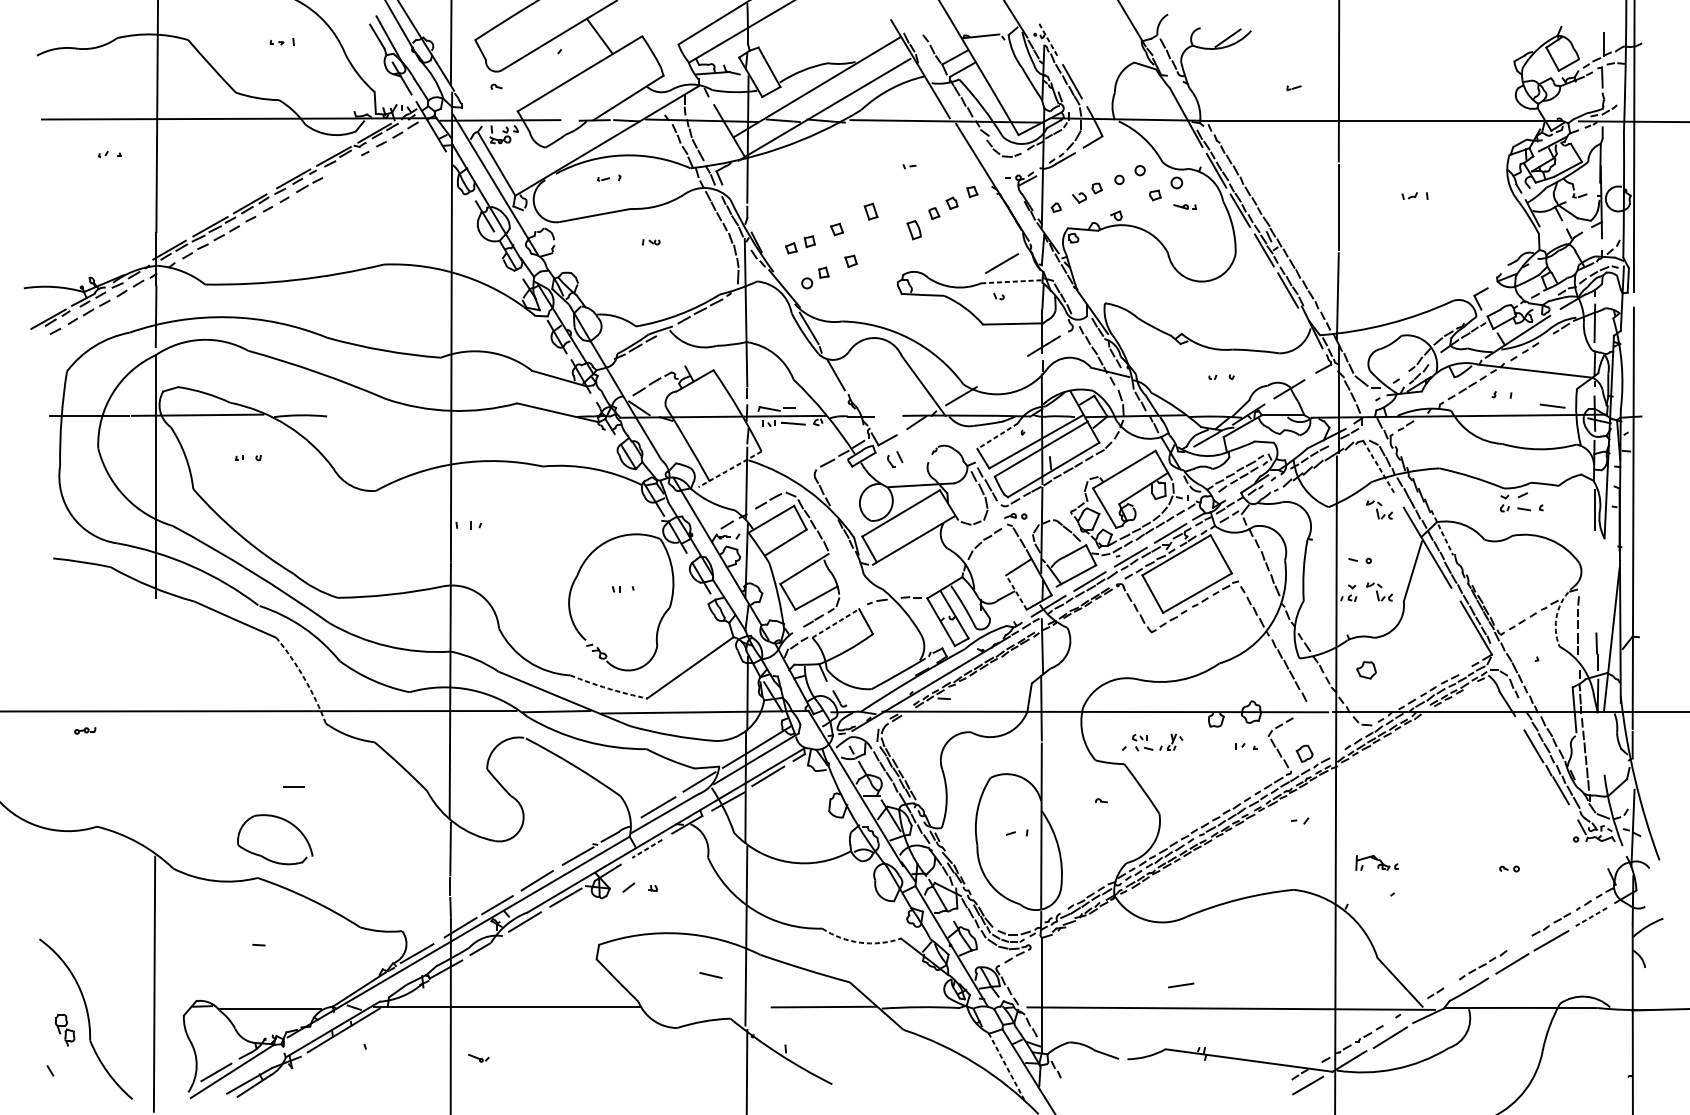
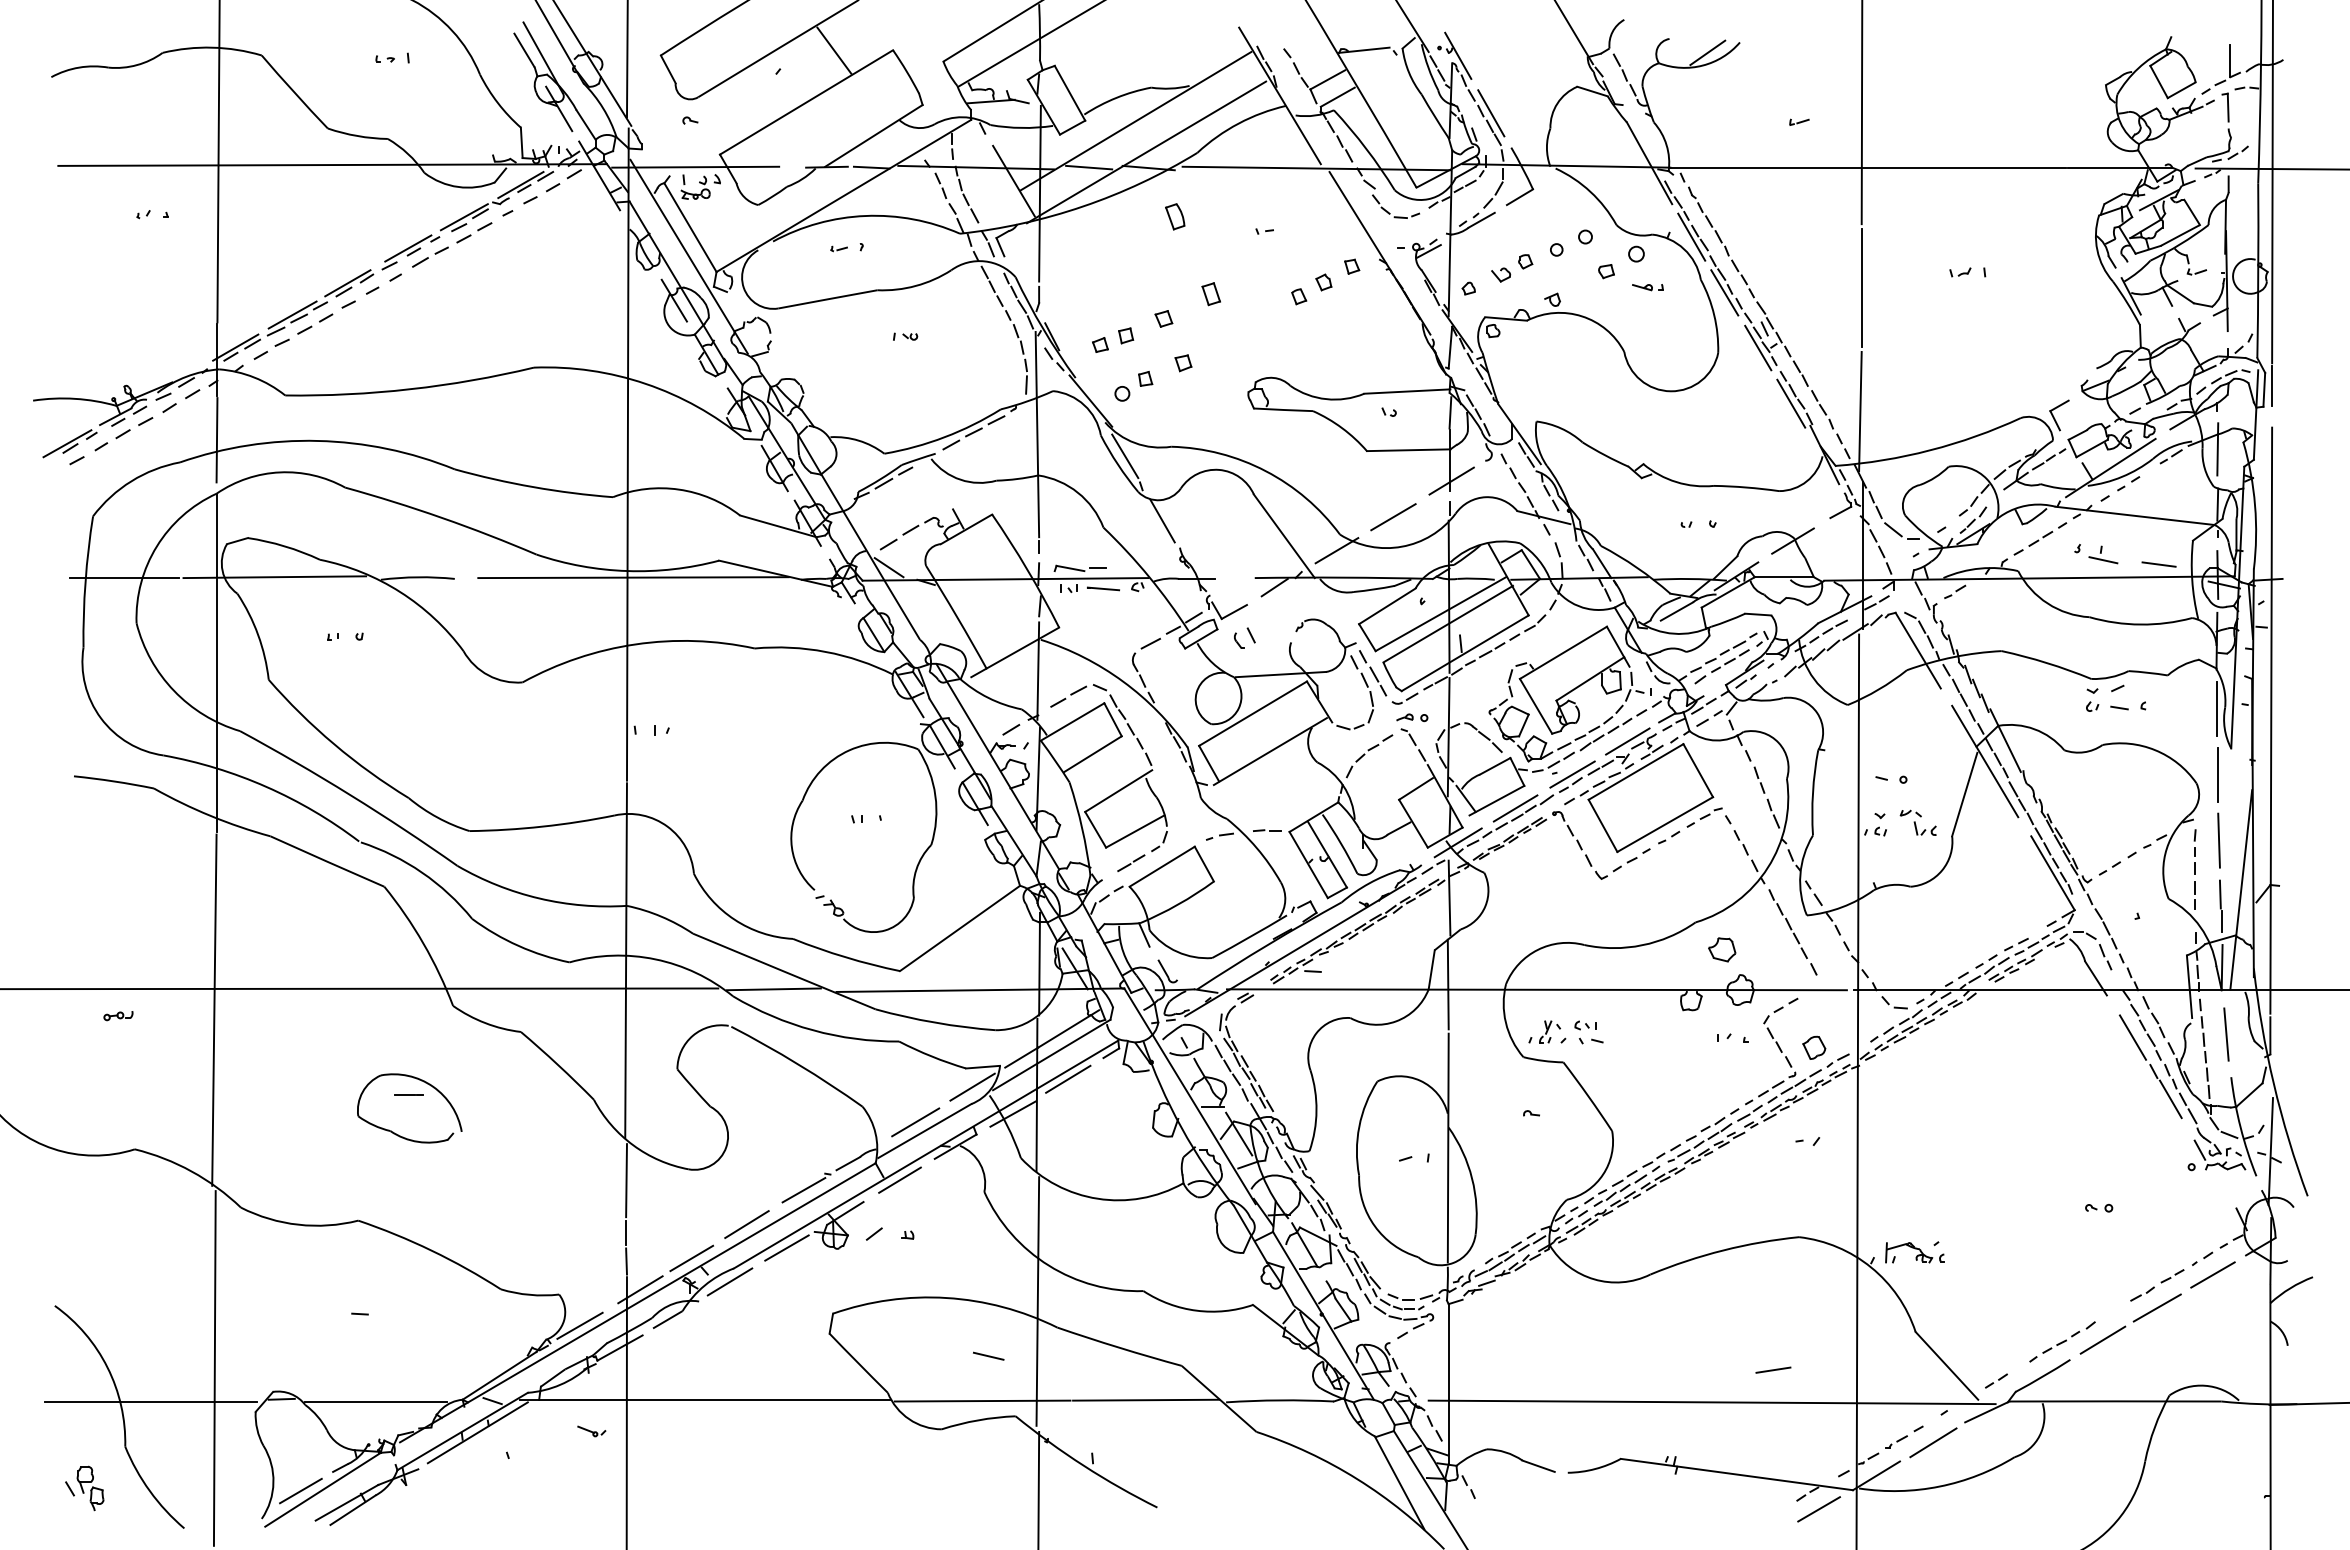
line: (1048, 40) -> (1458, 56), dashed -> solid
part: (341, 167) -> (474, 232), added
part: (914, 229) -> (1175, 216), moved
line: (1002, 263) -> (1393, 517), moved
line: (1012, 281) -> (1407, 391), dashed -> solid
line: (1512, 403) -> (2103, 560), added
line: (455, 415) -> (633, 577), added
line: (997, 436) -> (1386, 606), dashed -> solid
line: (1379, 468) -> (1918, 651), dashed -> solid
line: (729, 469) -> (1014, 652), dashed -> solid
part: (1378, 509) -> (1917, 708), removed
line: (1442, 532) -> (2005, 740), dashed -> solid
line: (1595, 557) -> (2218, 775), added
line: (1016, 592) -> (1413, 823), dashed -> solid
line: (1595, 604) -> (2218, 840), added
arc: (1557, 613) -> (2165, 853), dashed -> solid
line: (836, 623) -> (1162, 866), dashed -> solid
part: (1366, 670) -> (1722, 949), moved
arc: (304, 678) -> (423, 943), dashed -> solid
arc: (608, 688) -> (845, 957), dashed -> solid
line: (154, 726) -> (214, 1009), added
part: (1171, 741) -> (1544, 1031), moved
line: (1601, 744) -> (2226, 1034), added
line: (646, 849) -> (899, 1180), dashed -> solid
part: (263, 856) -> (393, 1131), moved
part: (1376, 862) -> (1914, 1252), moved
line: (1591, 917) -> (2212, 1275), dashed -> solid
arc: (860, 942) -> (1196, 1310), dashed -> solid
line: (1181, 985) -> (1773, 1369), moved
line: (706, 1007) -> (982, 1400), added
line: (109, 1008) -> (151, 1401), added
part: (65, 1030) -> (90, 1488), moved
part: (478, 1058) -> (591, 1431), moved
line: (1006, 1066) -> (1399, 1482), dashed -> solid

